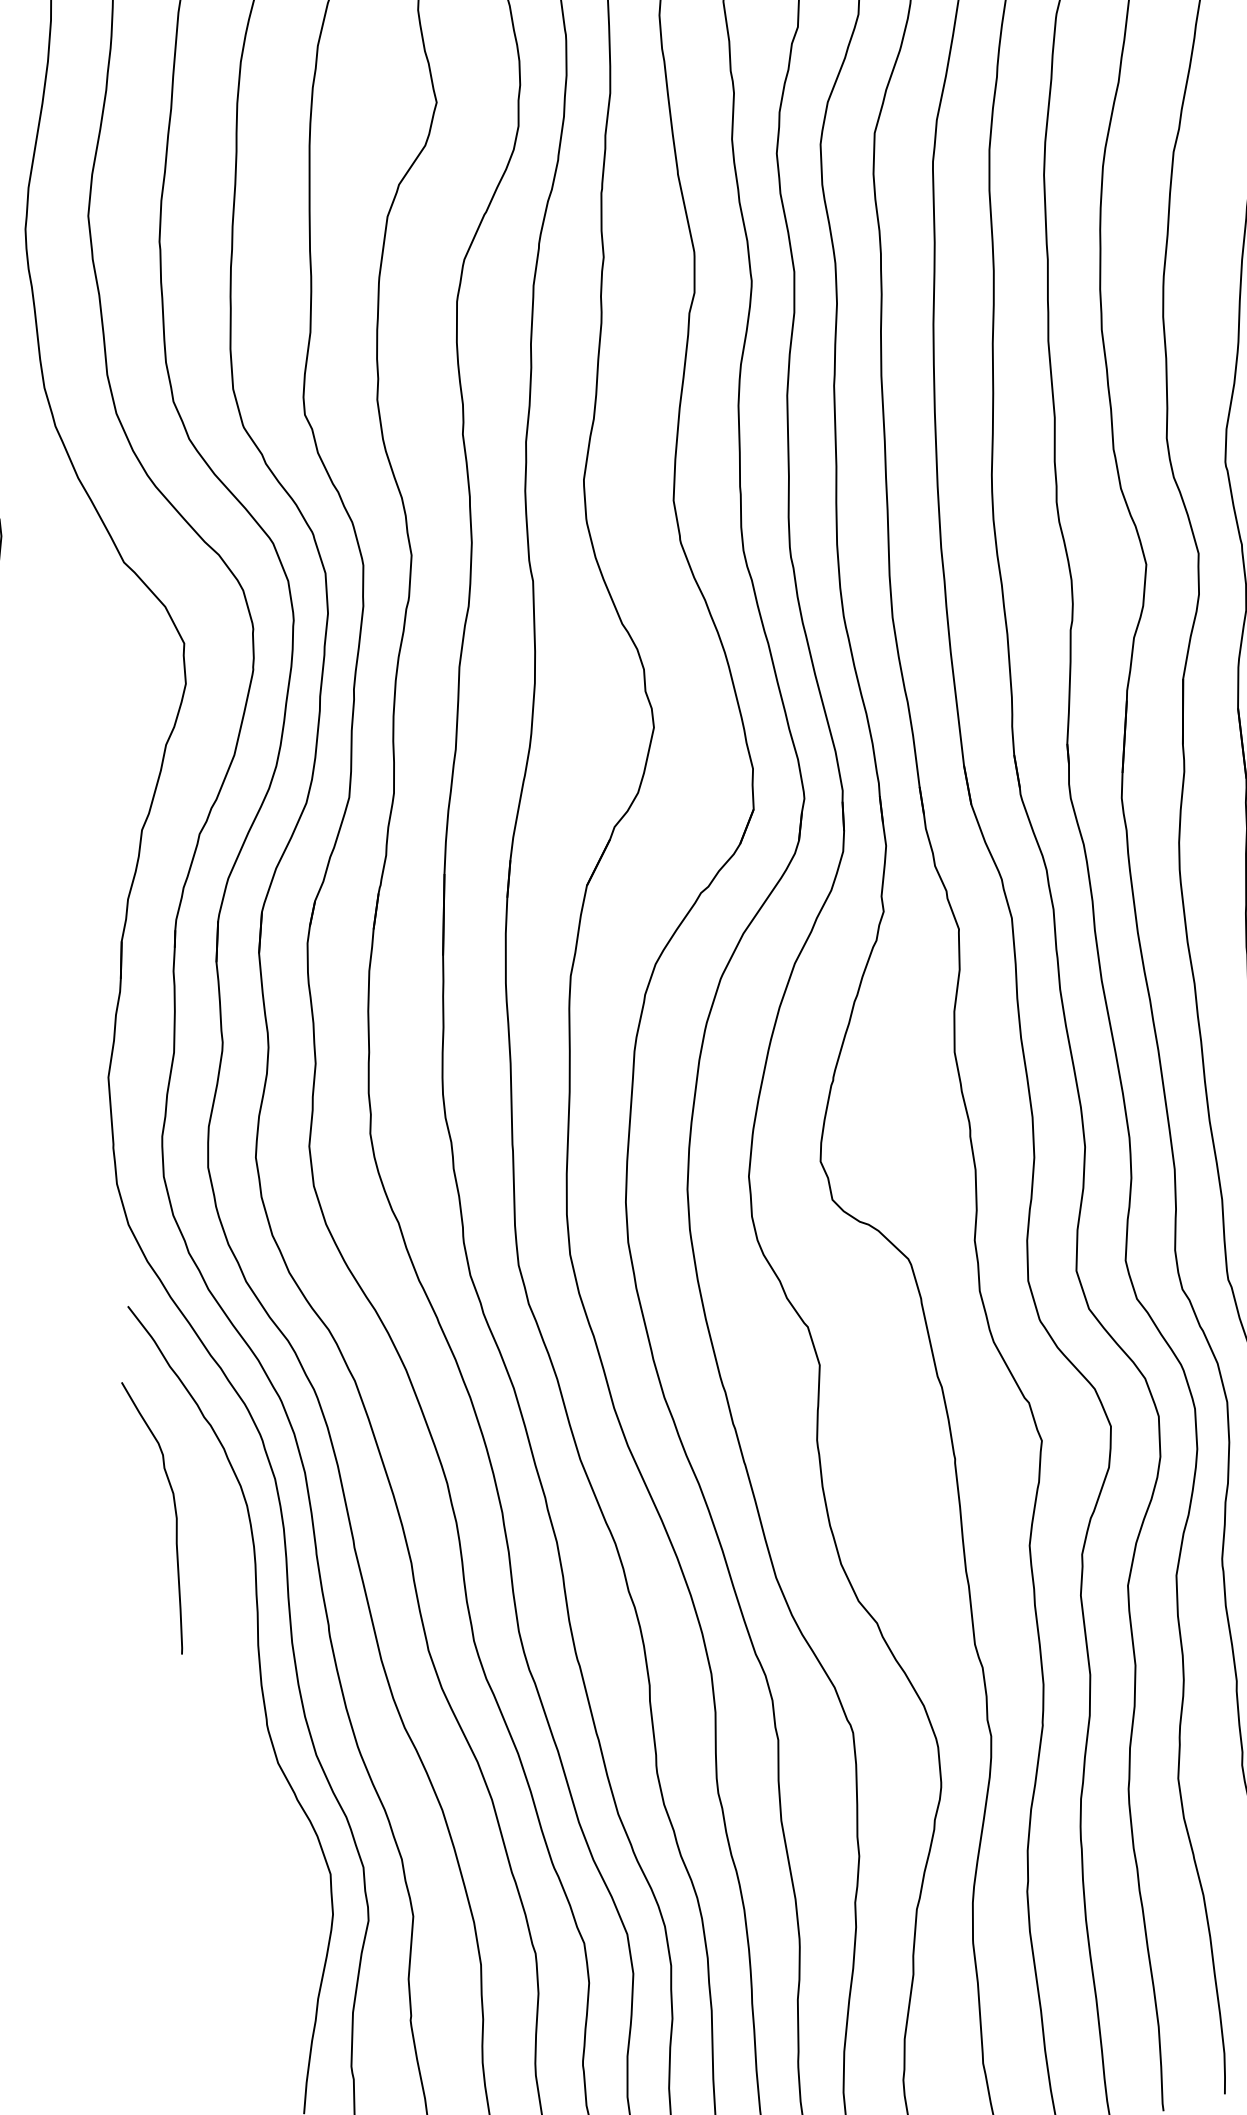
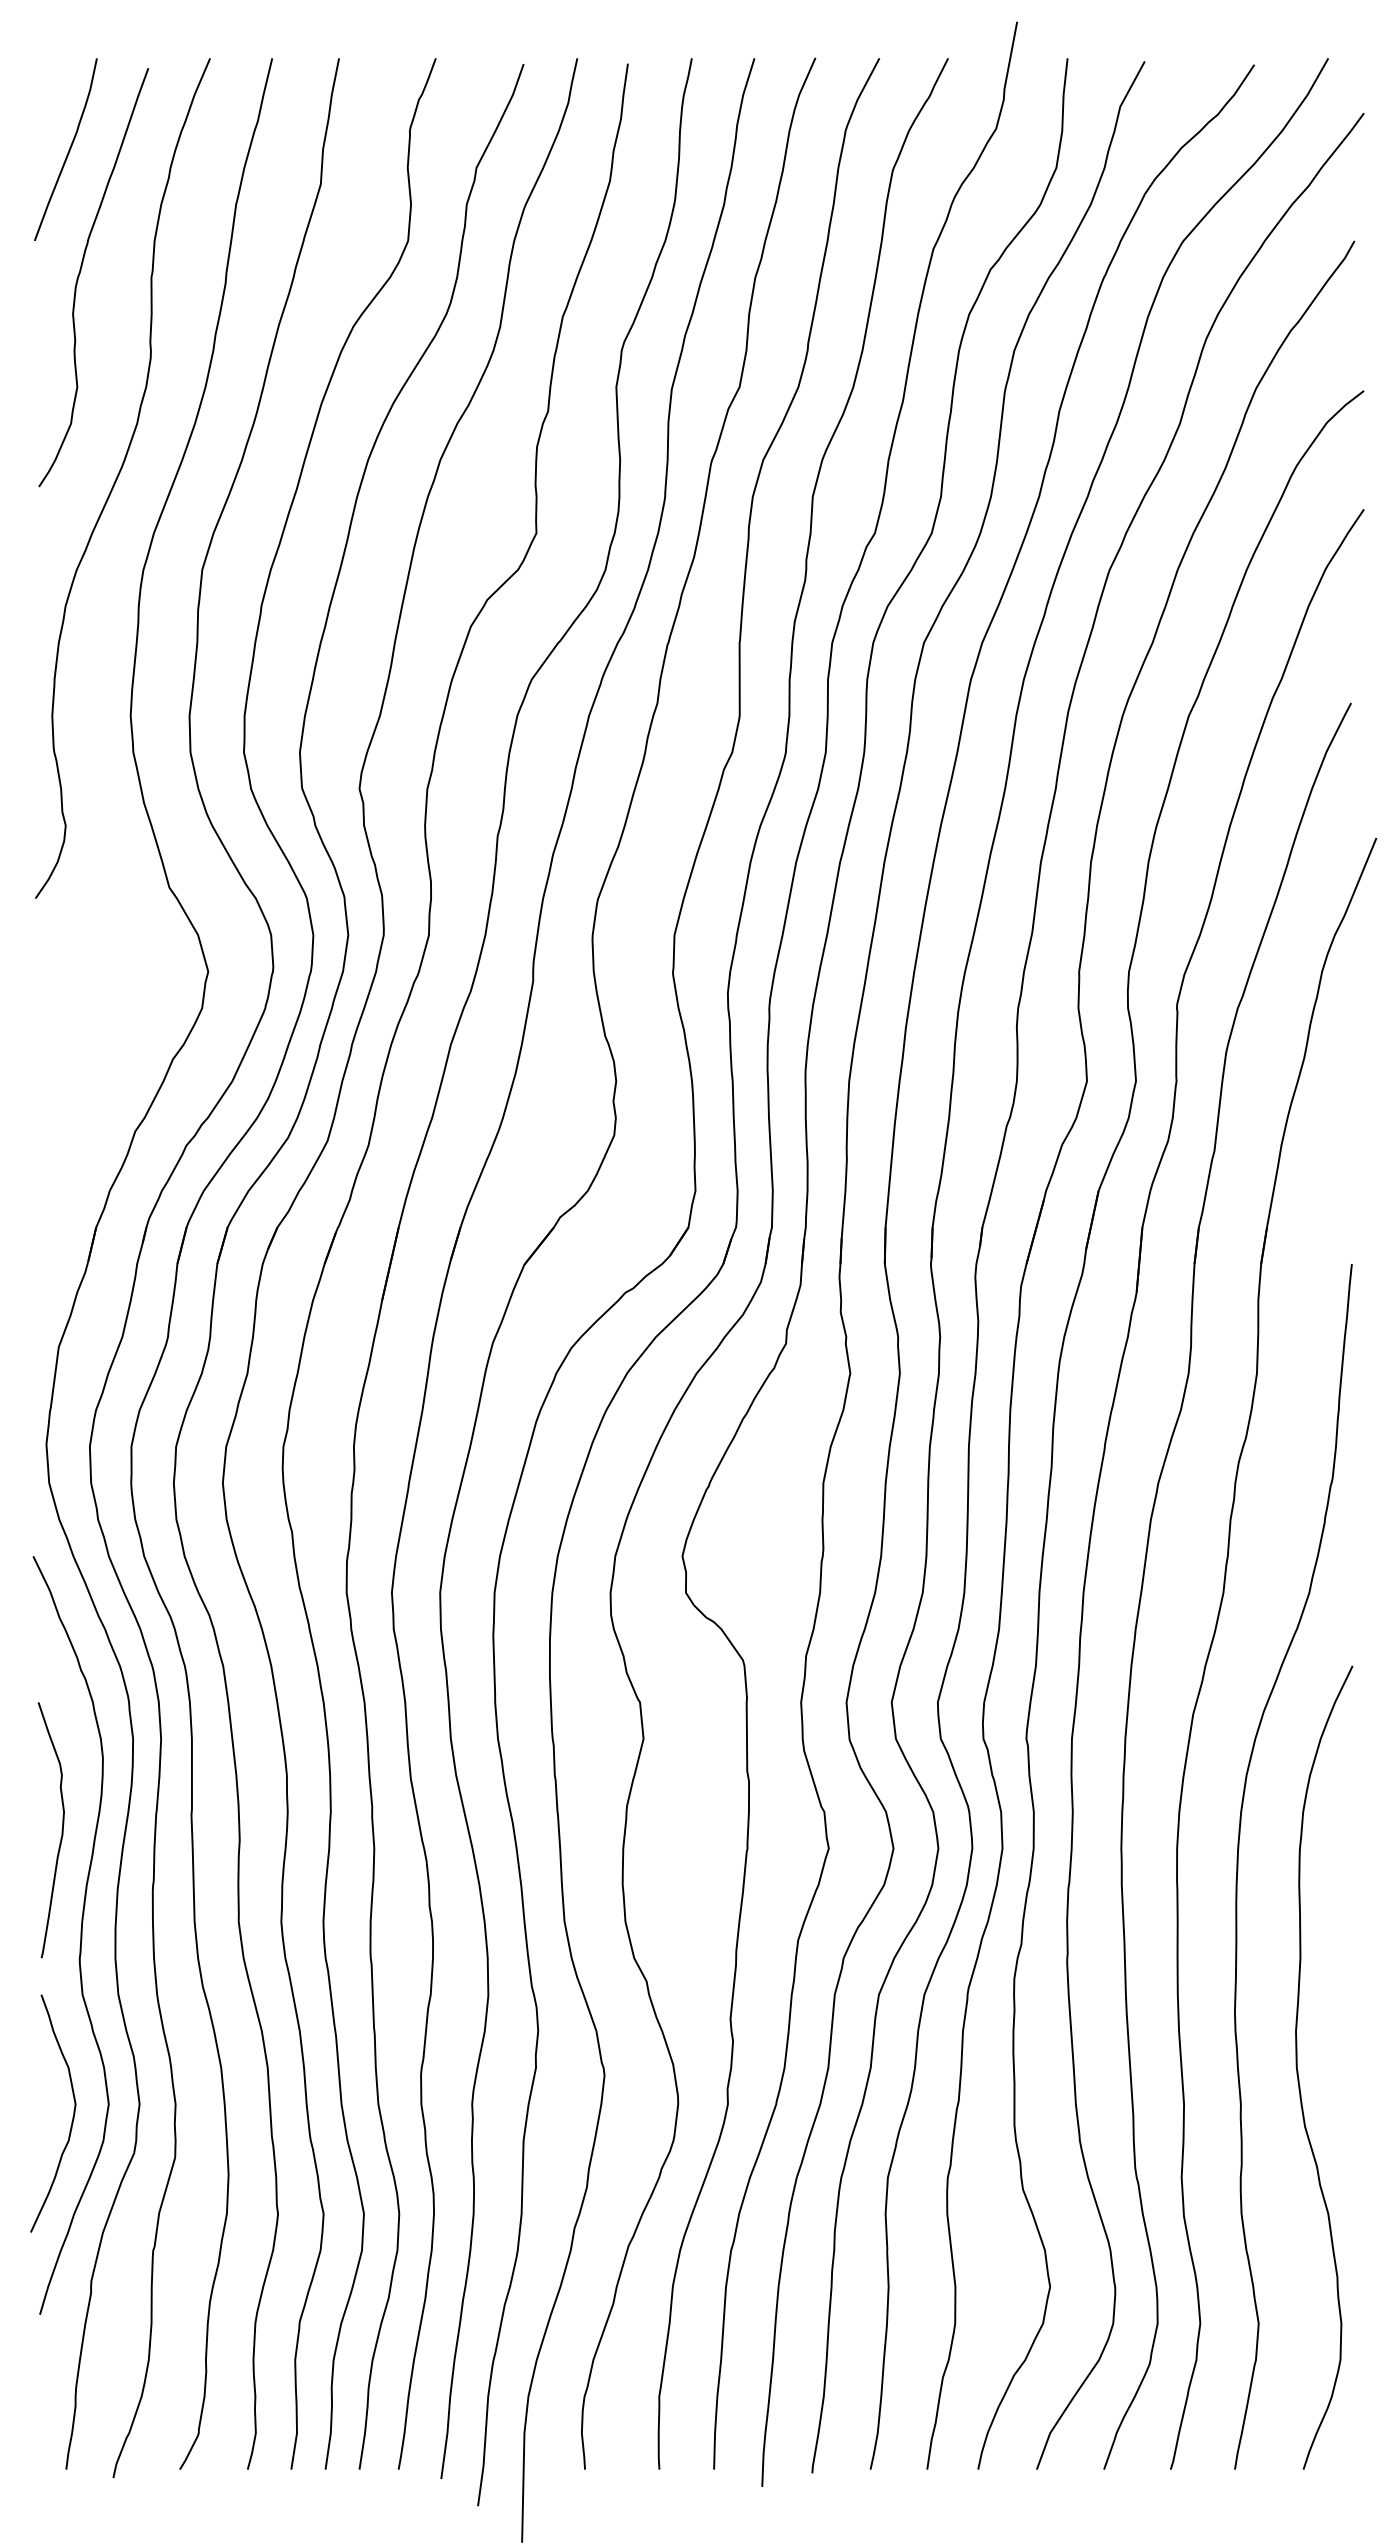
curve: (174, 1513) -> (61, 1830), moved
curve: (294, 1895) -> (72, 2116), added

